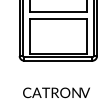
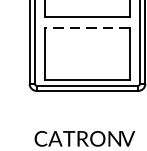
line: (57, 18) -> (86, 27), solid -> dashed

